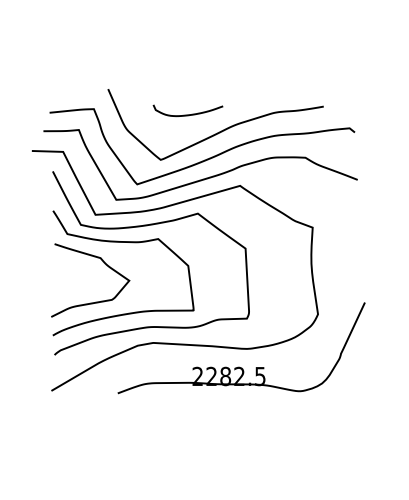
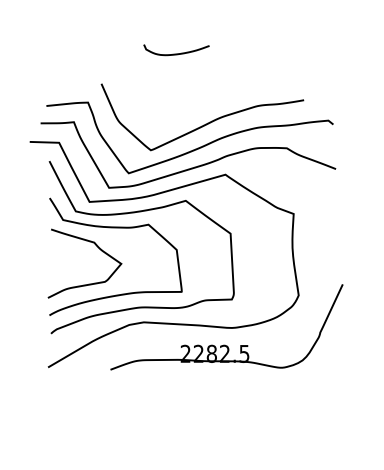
curve: (188, 114) -> (176, 53), moved

